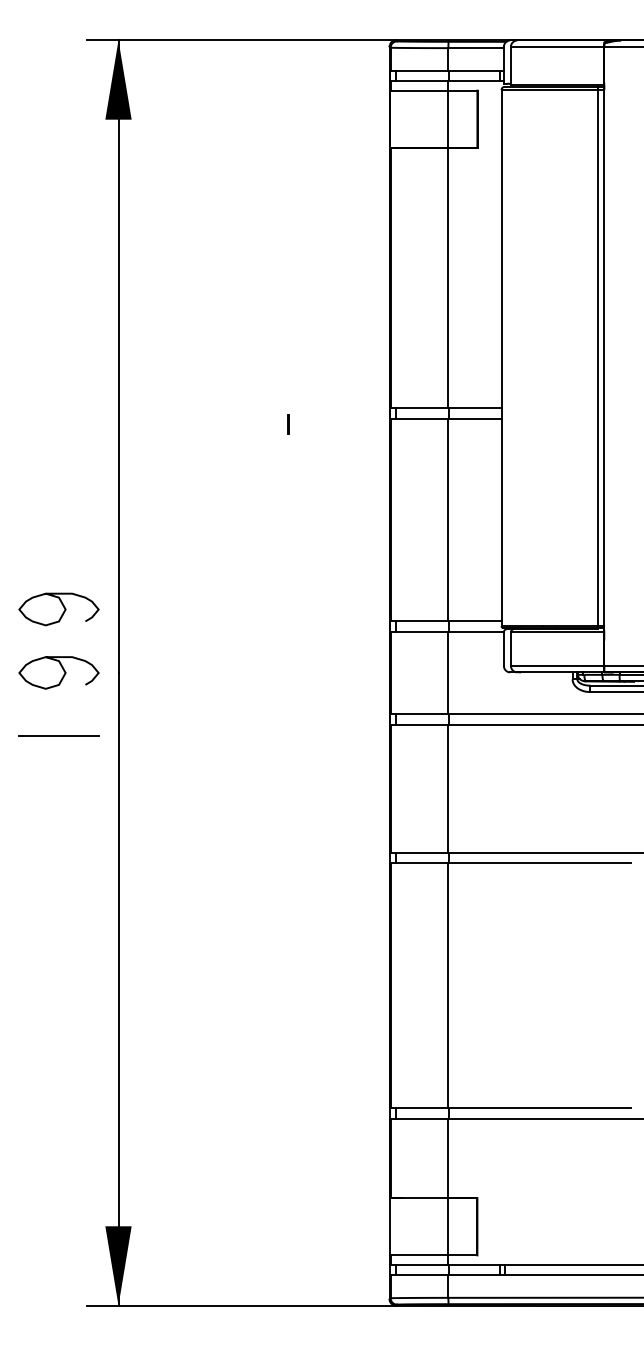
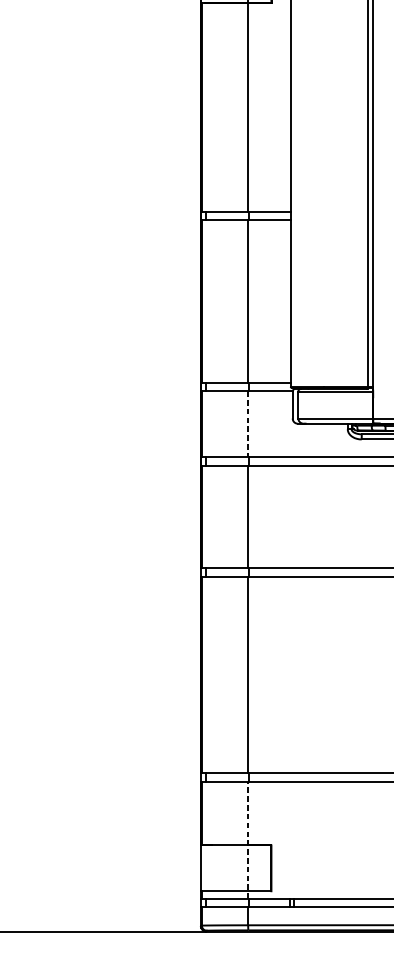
line: (288, 424) -> (119, 224), removed
line: (448, 673) -> (248, 424), solid -> dashed
line: (448, 1191) -> (248, 840), solid -> dashed

